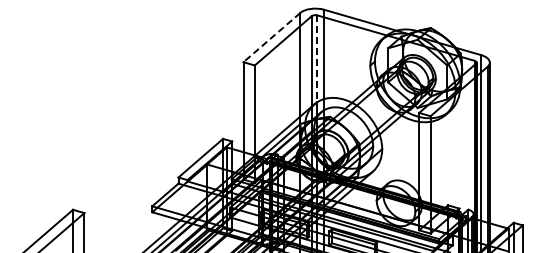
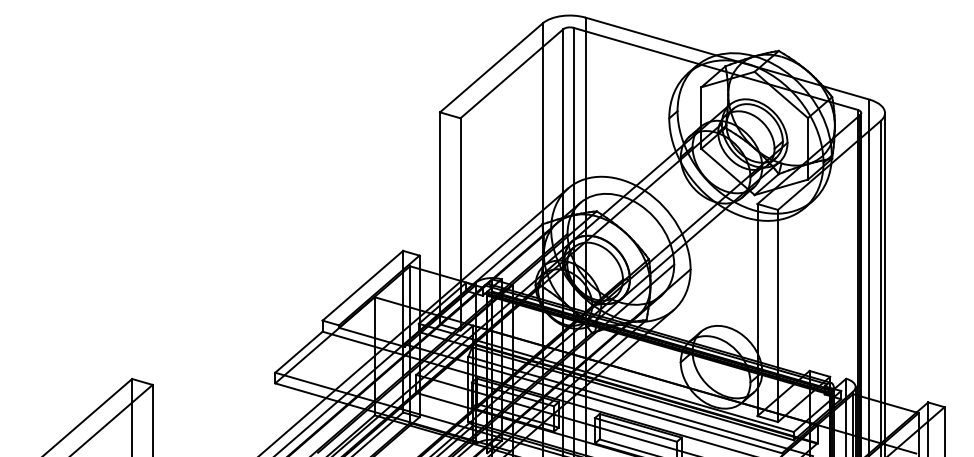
line: (271, 37) -> (490, 67), dashed -> solid
line: (317, 59) -> (573, 107), dashed -> solid

